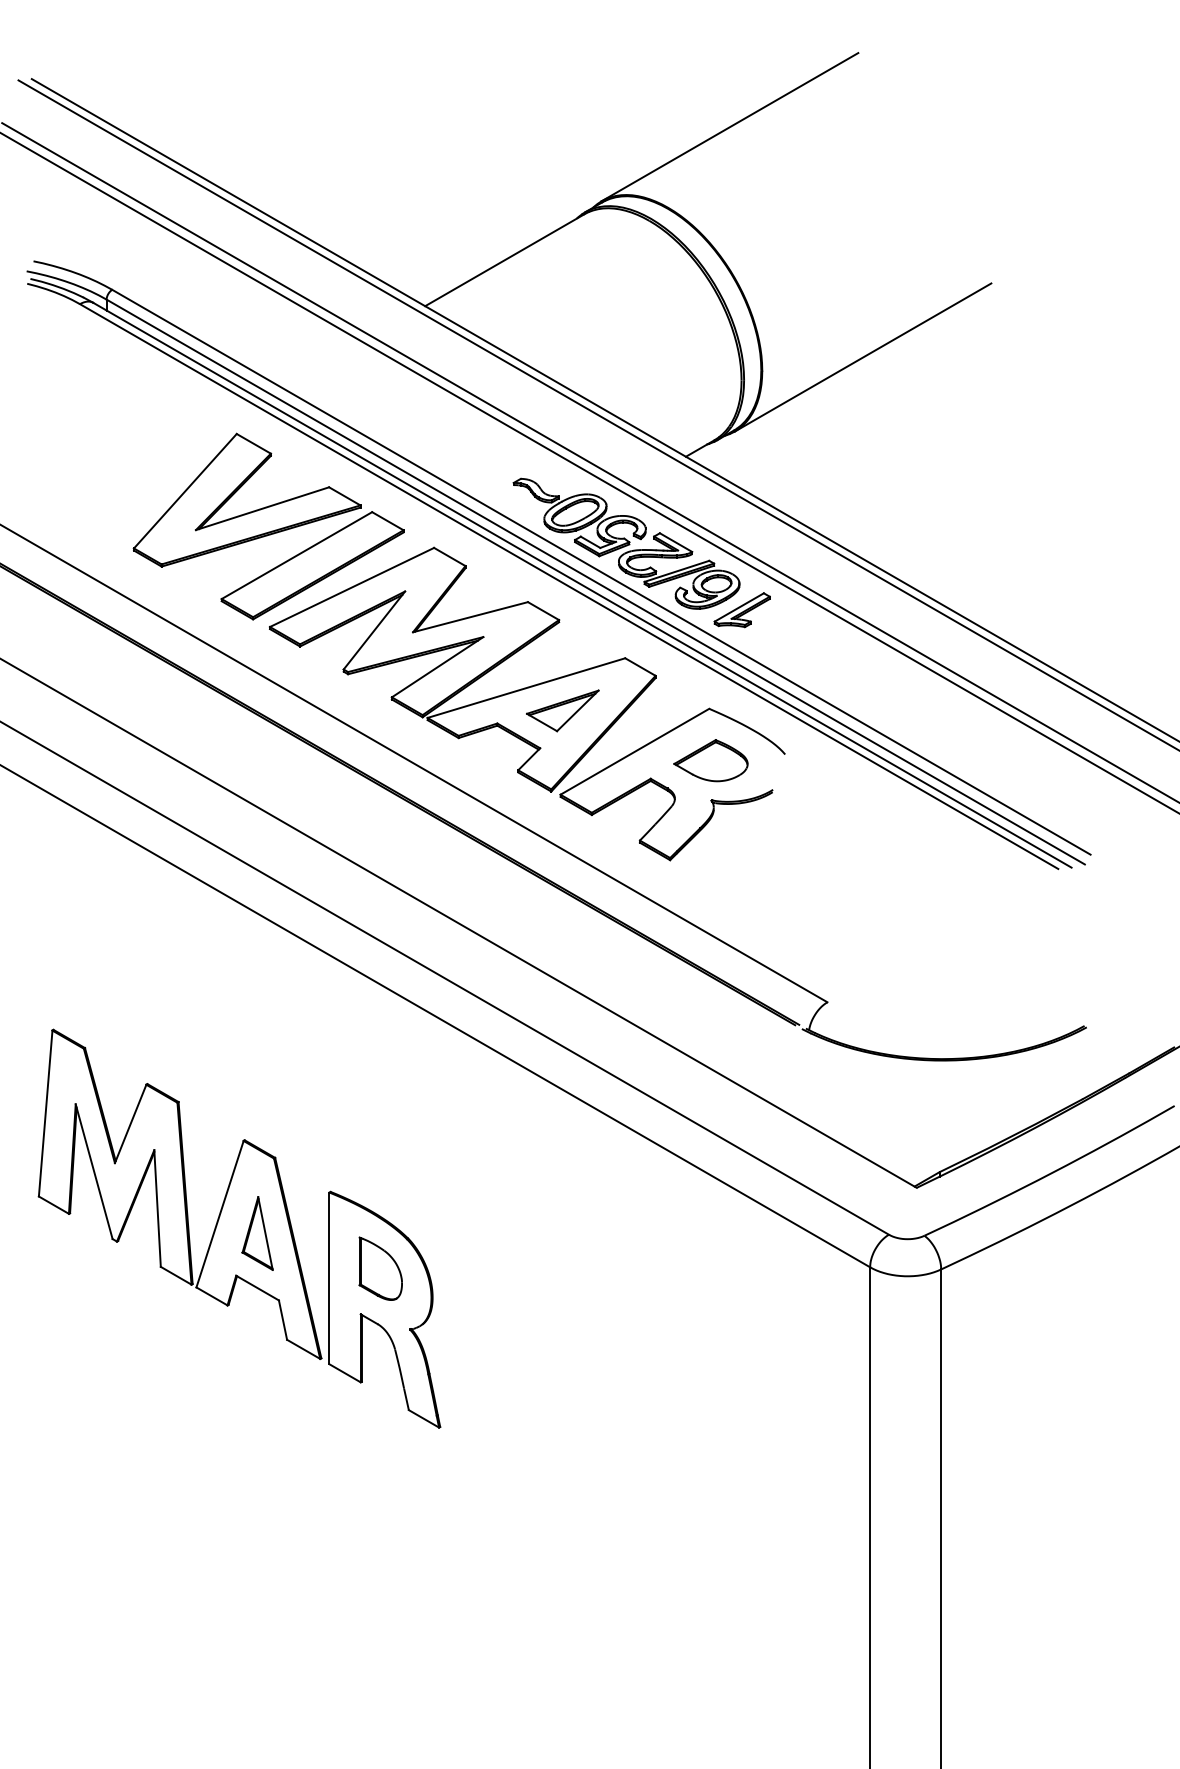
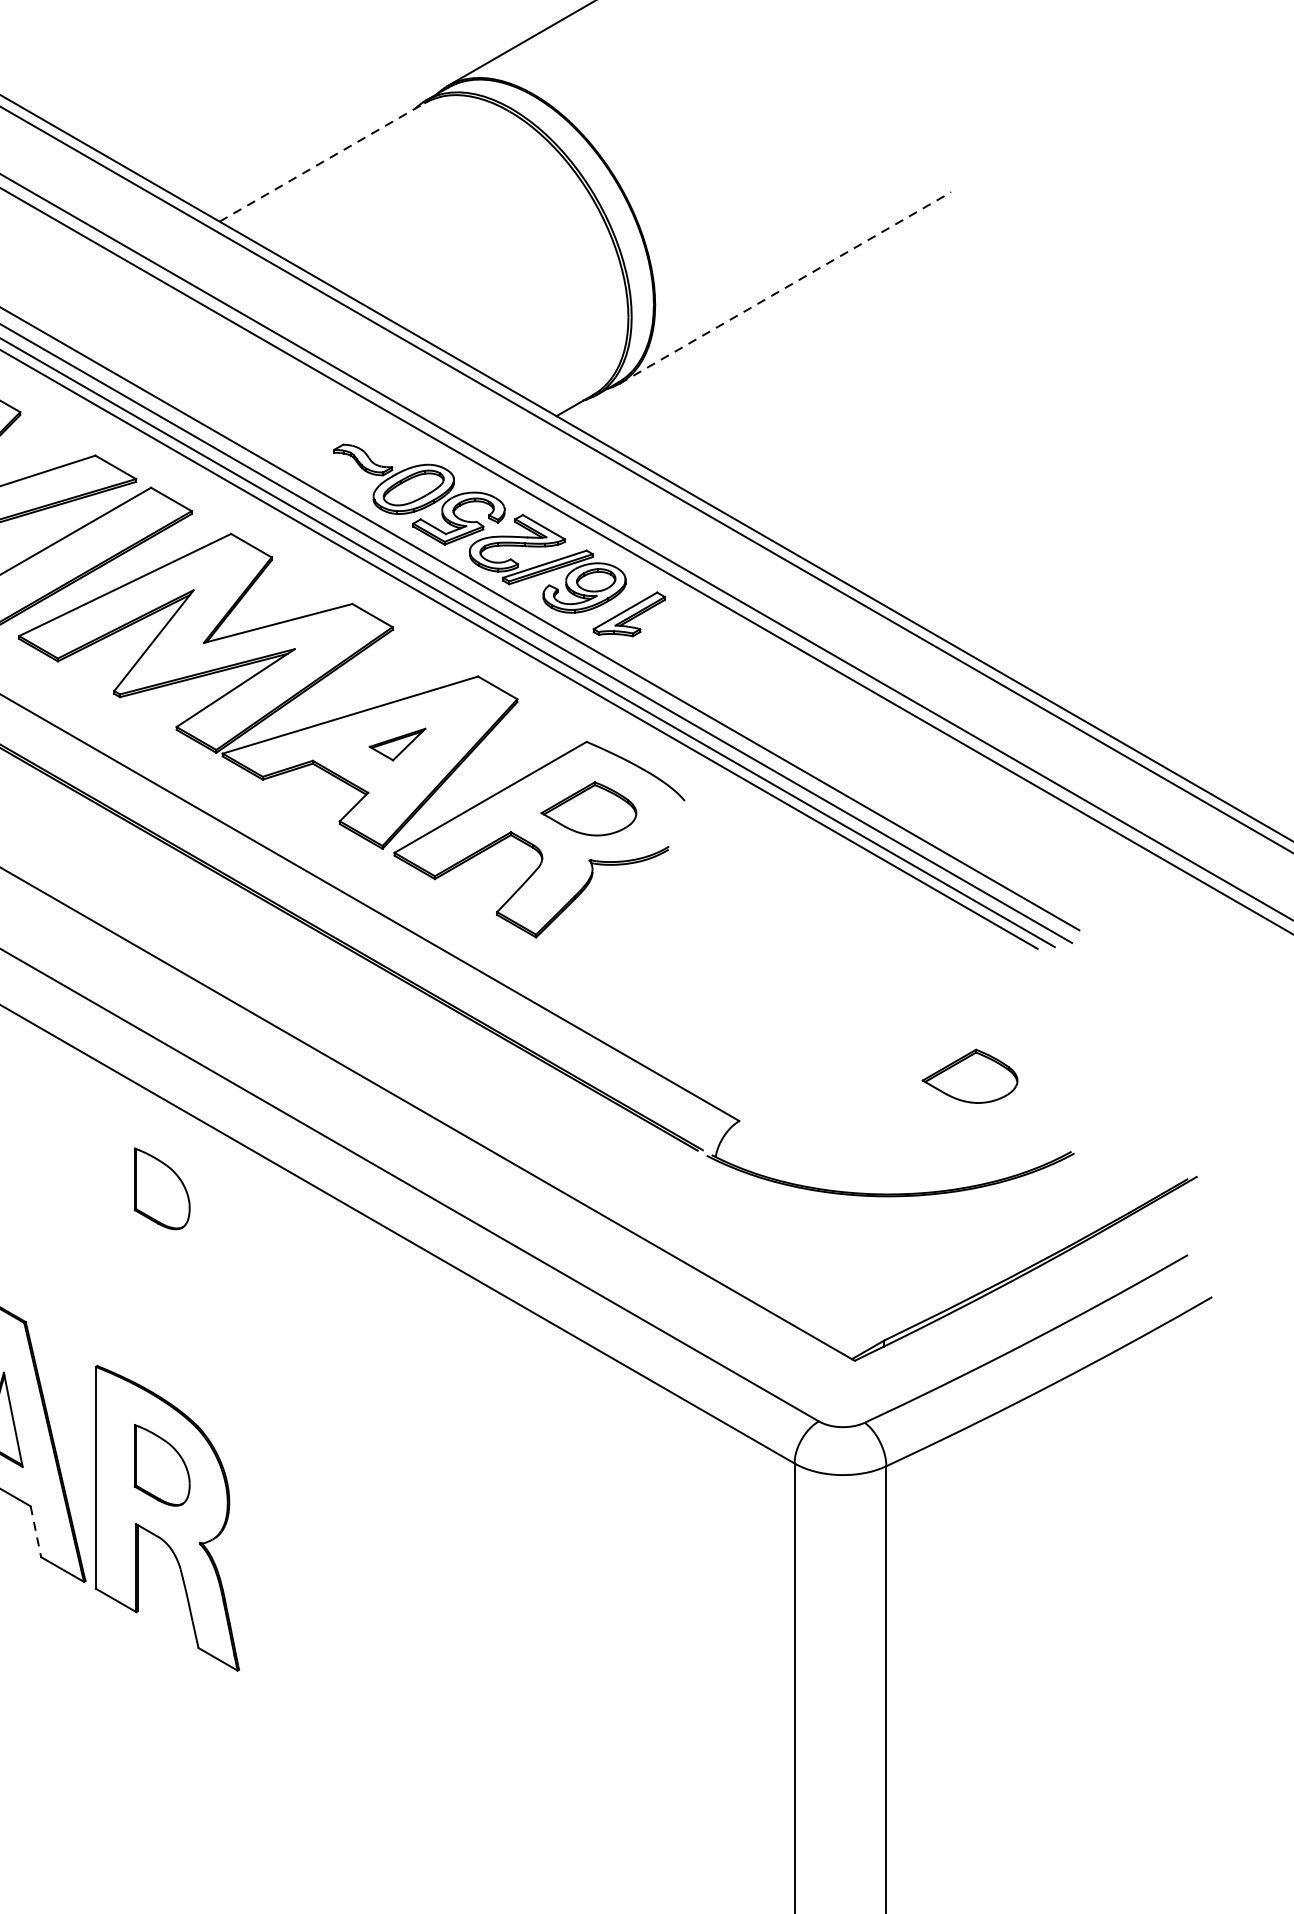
line: (504, 260) -> (322, 162), solid -> dashed
line: (863, 357) -> (785, 287), solid -> dashed
part: (562, 710) -> (397, 744), size x0.6
part: (1005, 967) -> (969, 1076), added
part: (380, 1054) -> (161, 1188), added
line: (283, 1320) -> (36, 1532), solid -> dashed

